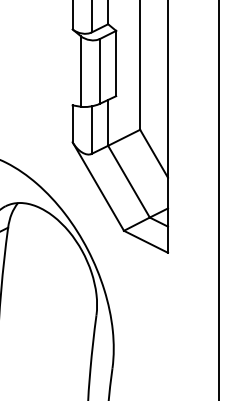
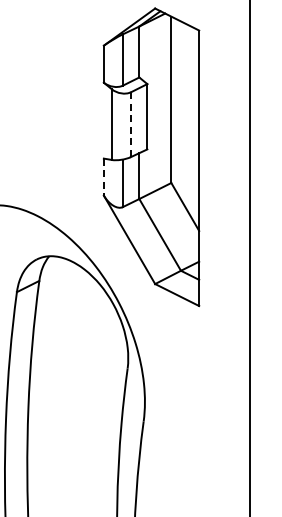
line: (99, 72) -> (130, 125), solid -> dashed
line: (72, 124) -> (103, 177), solid -> dashed

